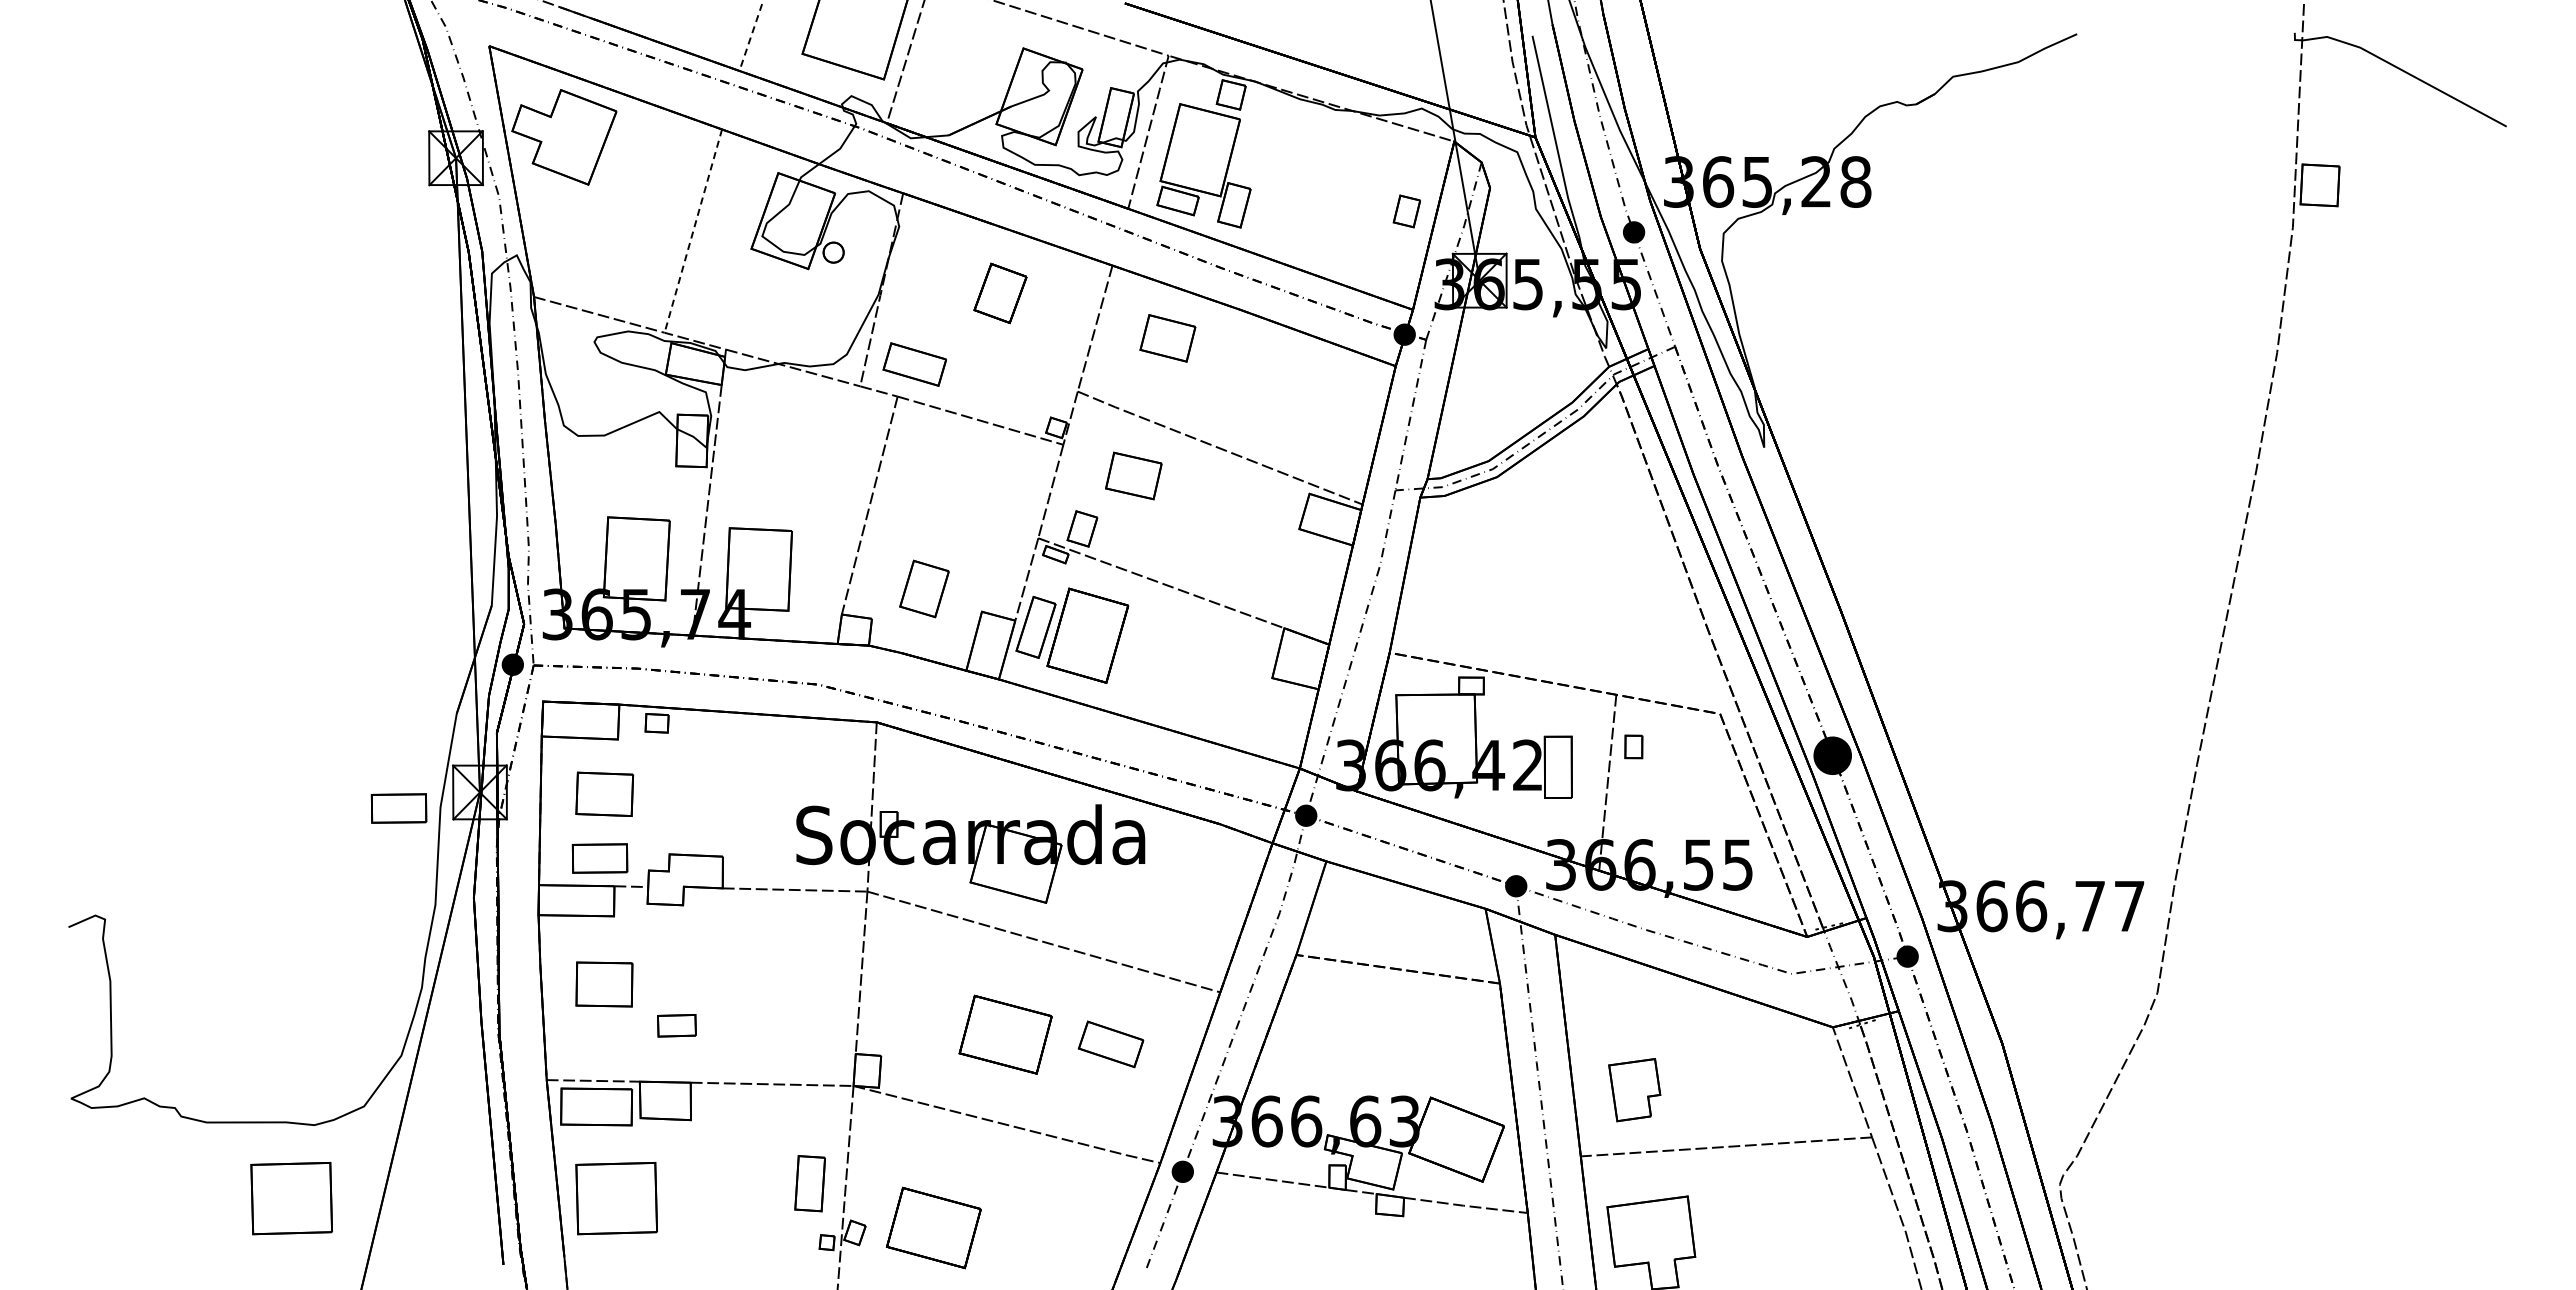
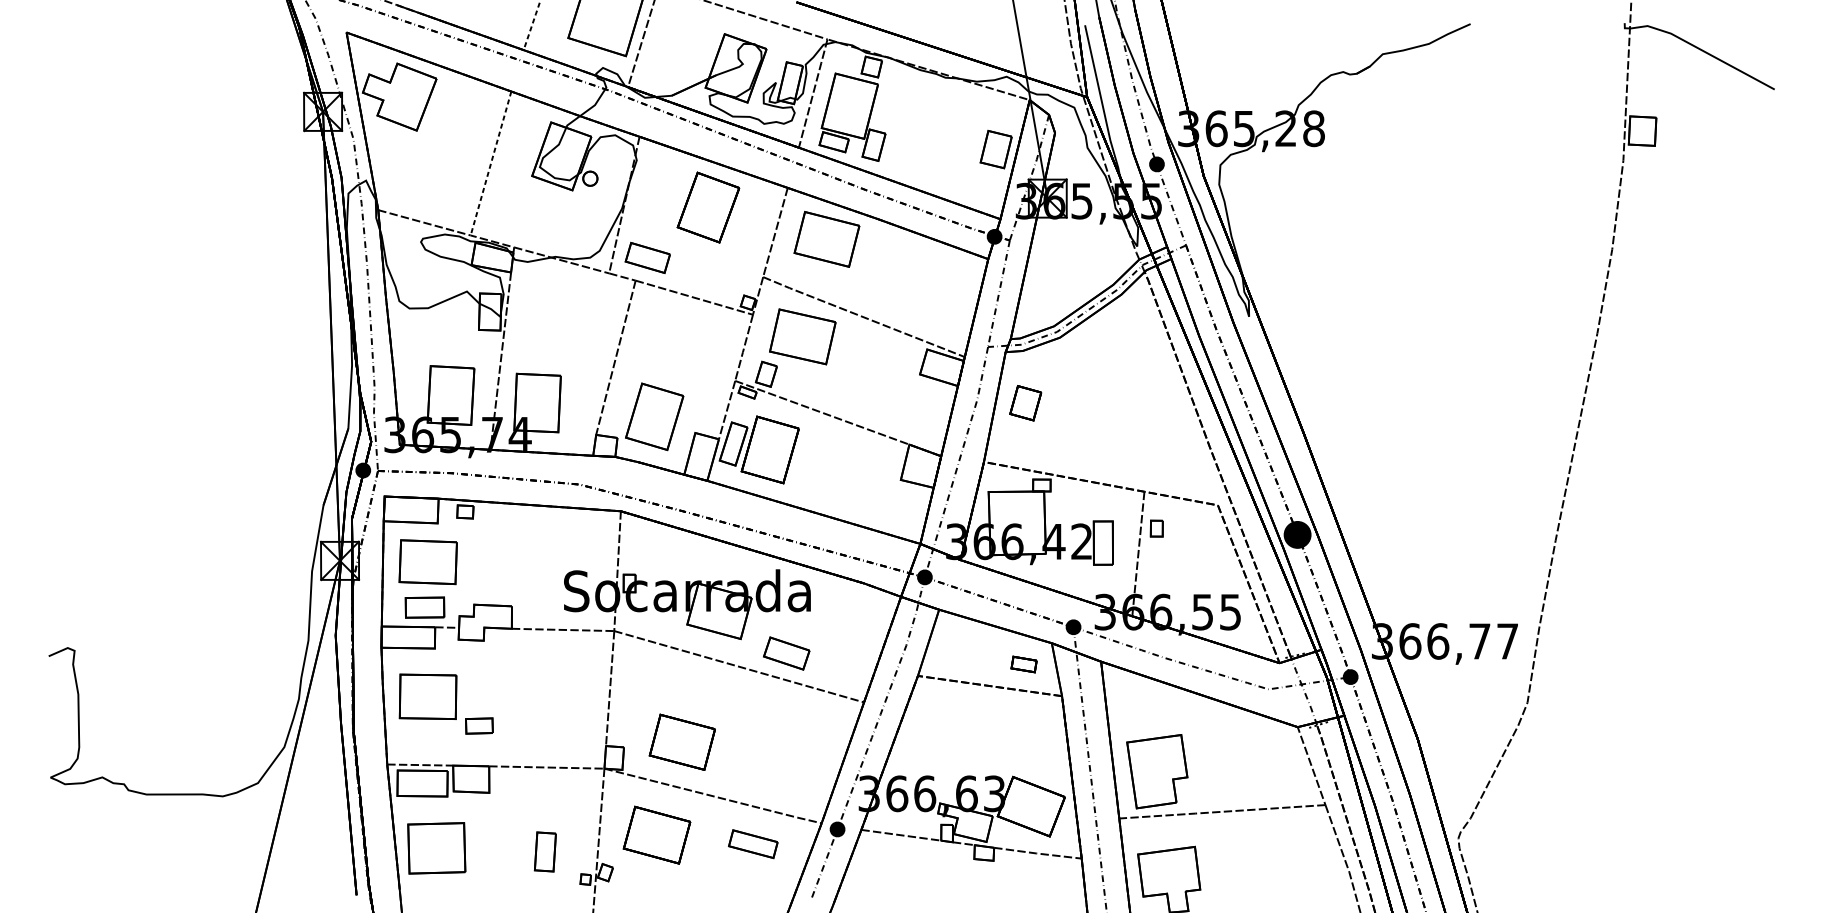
part: (1406, 211) -> (995, 149), size x1.67
part: (1000, 293) -> (708, 207), size x1.67
part: (1167, 338) -> (826, 239), size x1.67
part: (1133, 475) -> (802, 336), size x1.67
part: (1448, 569) -> (1025, 403), added
part: (924, 588) -> (654, 416), size x1.67
part: (604, 794) -> (428, 562), size x1.43
part: (398, 808) -> (282, 572), removed
part: (1446, 938) -> (1024, 664), added
part: (604, 984) -> (428, 696), size x1.43
part: (1005, 1034) -> (682, 742), moved
part: (1110, 1044) -> (786, 653), moved
part: (1634, 1089) -> (1157, 771), size x1.67
part: (809, 1183) -> (544, 851), moved
part: (1063, 1192) -> (753, 844), added
part: (291, 1198) -> (206, 848), removed
part: (933, 1227) -> (656, 834), moved

